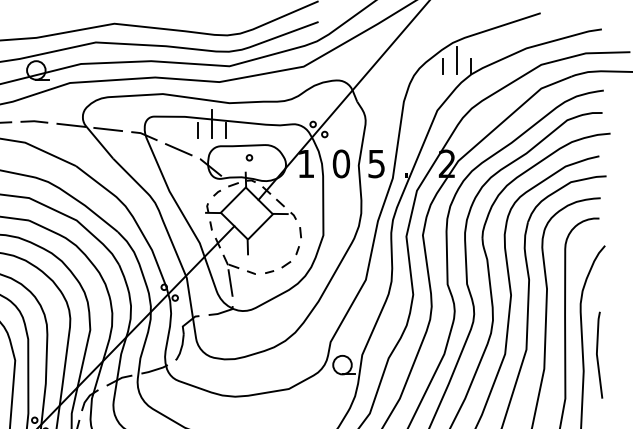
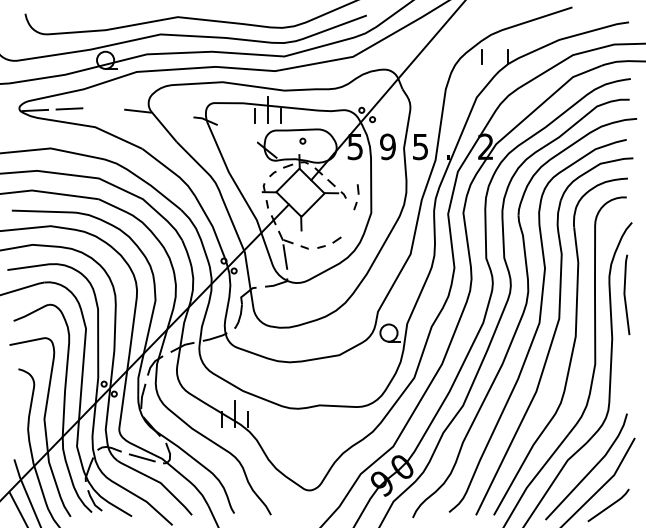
line: (456, 60) -> (494, 51), removed
line: (34, 121) -> (103, 107), removed
line: (107, 128) -> (171, 114), removed
line: (178, 149) -> (237, 133), removed
text: (305, 164) -> (354, 147), 1 -> 5
text: (340, 164) -> (387, 147), 0 -> 9
part: (298, 241) -> (356, 197), moved
line: (598, 354) -> (625, 294), moved

